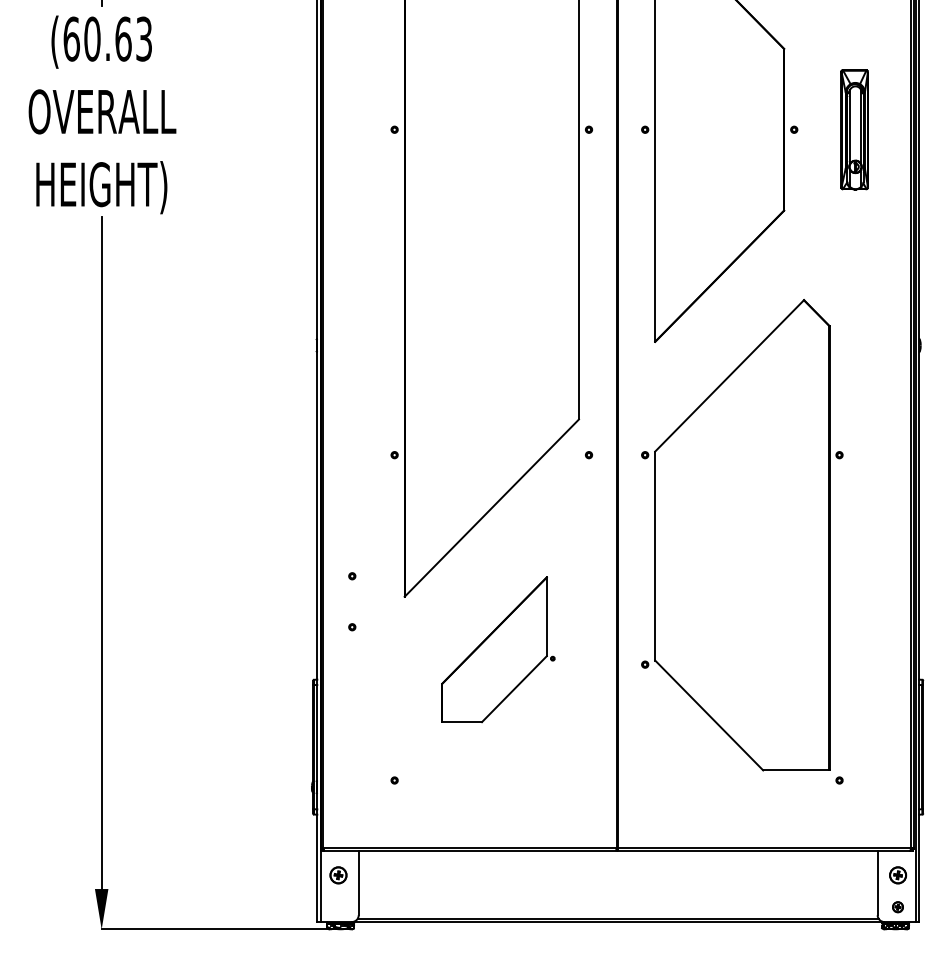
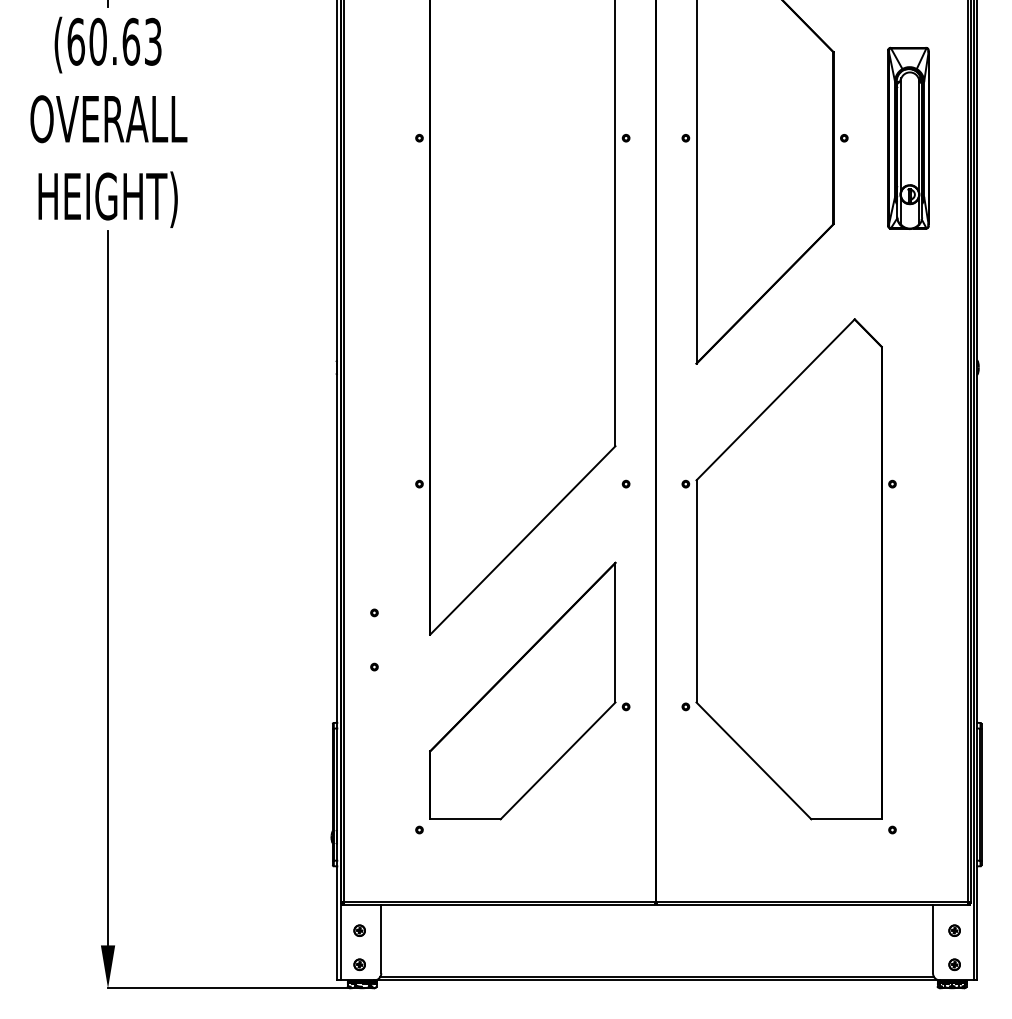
part: (854, 129) -> (908, 137), size x1.43
part: (498, 649) -> (529, 690), size x1.67
part: (338, 874) -> (359, 930), size x0.62
part: (897, 874) -> (954, 930), size x0.62
part: (338, 906) -> (359, 964), added

